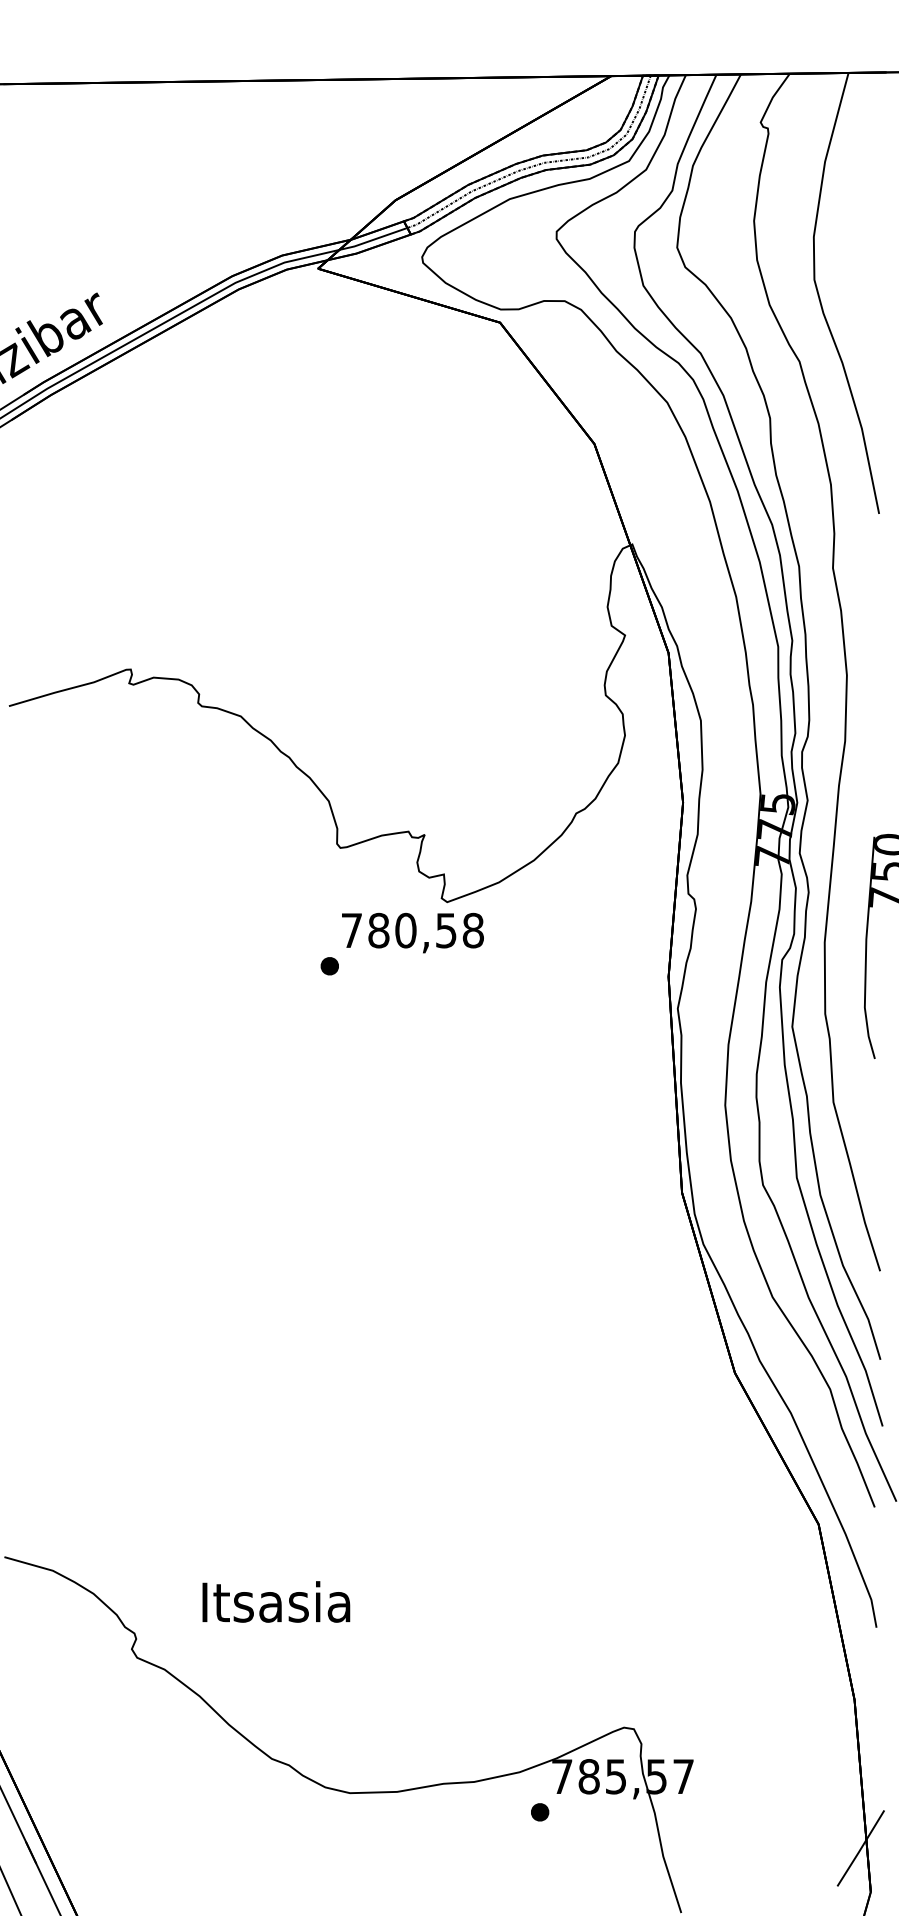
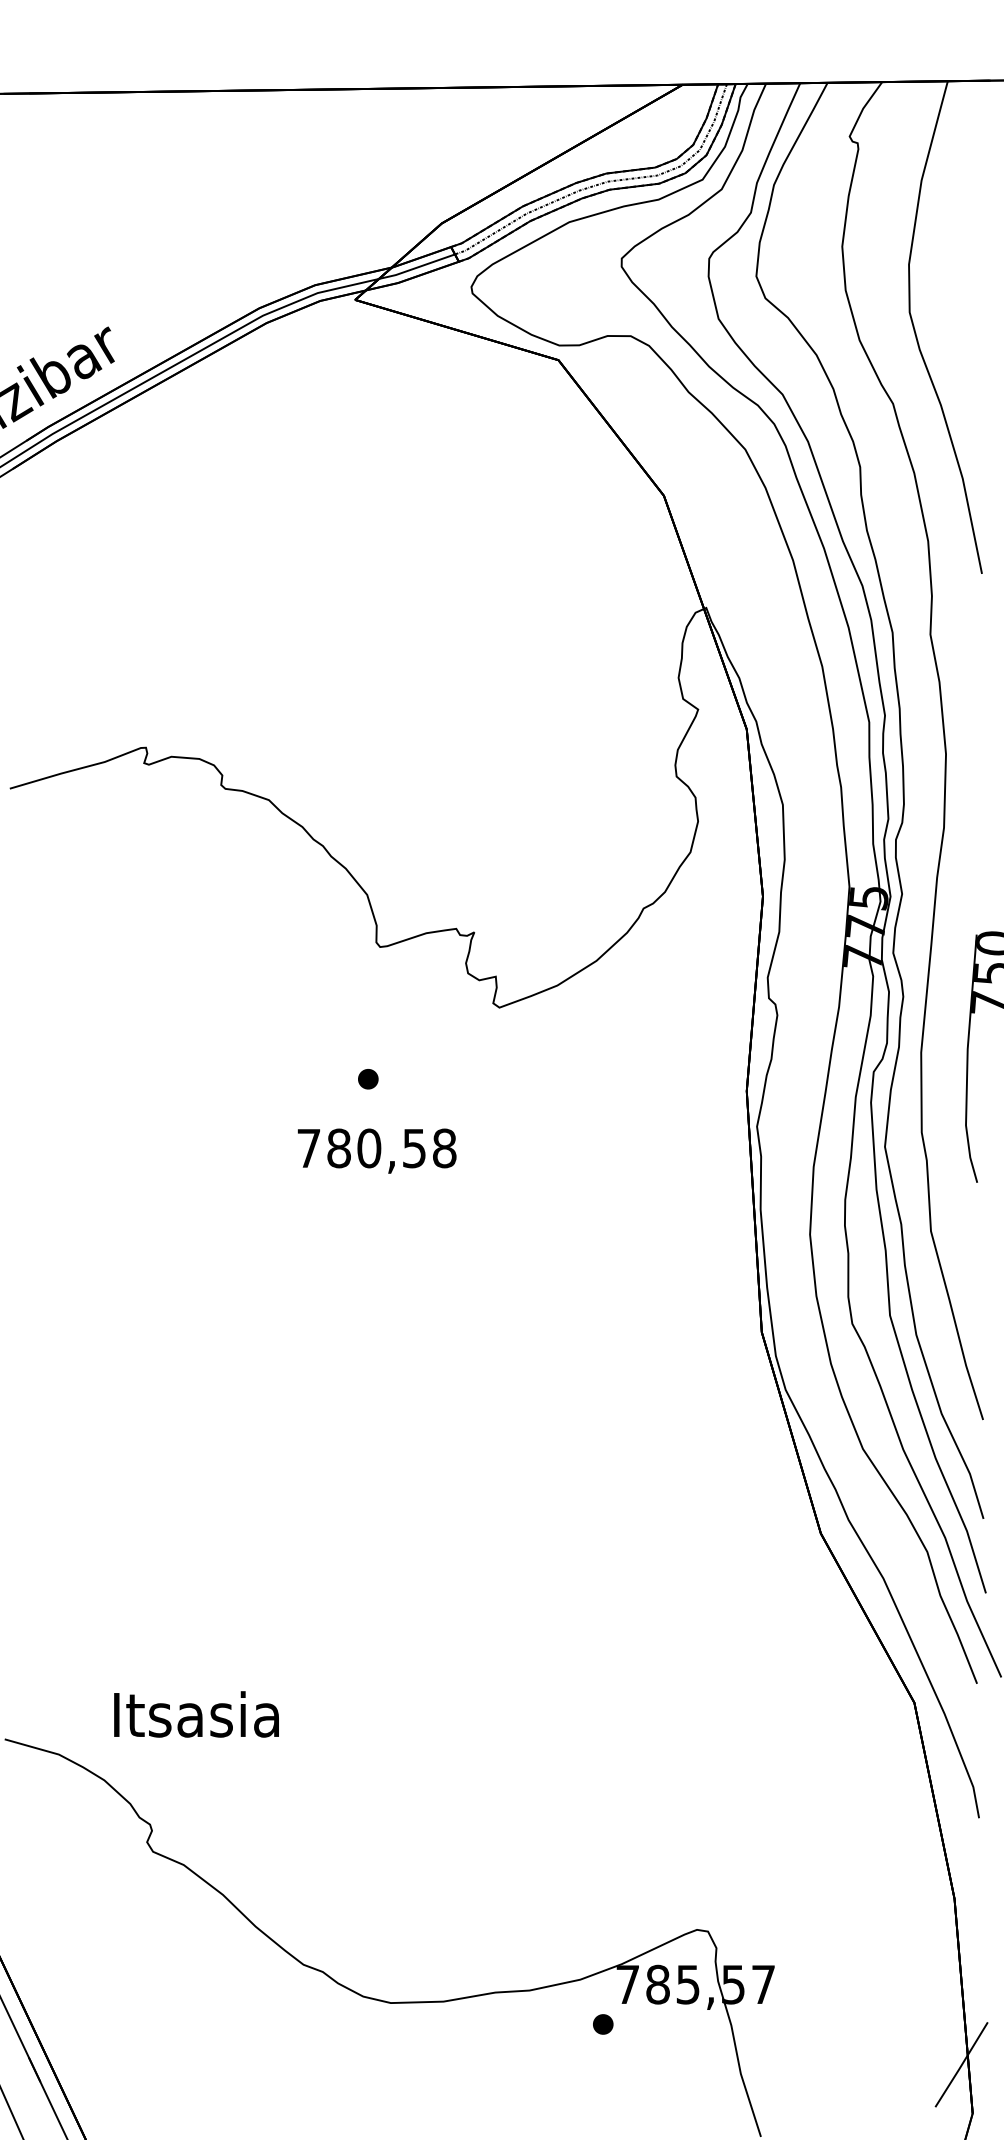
text: (412, 932) -> (376, 1150), moved
text: (276, 1602) -> (196, 1714), moved

